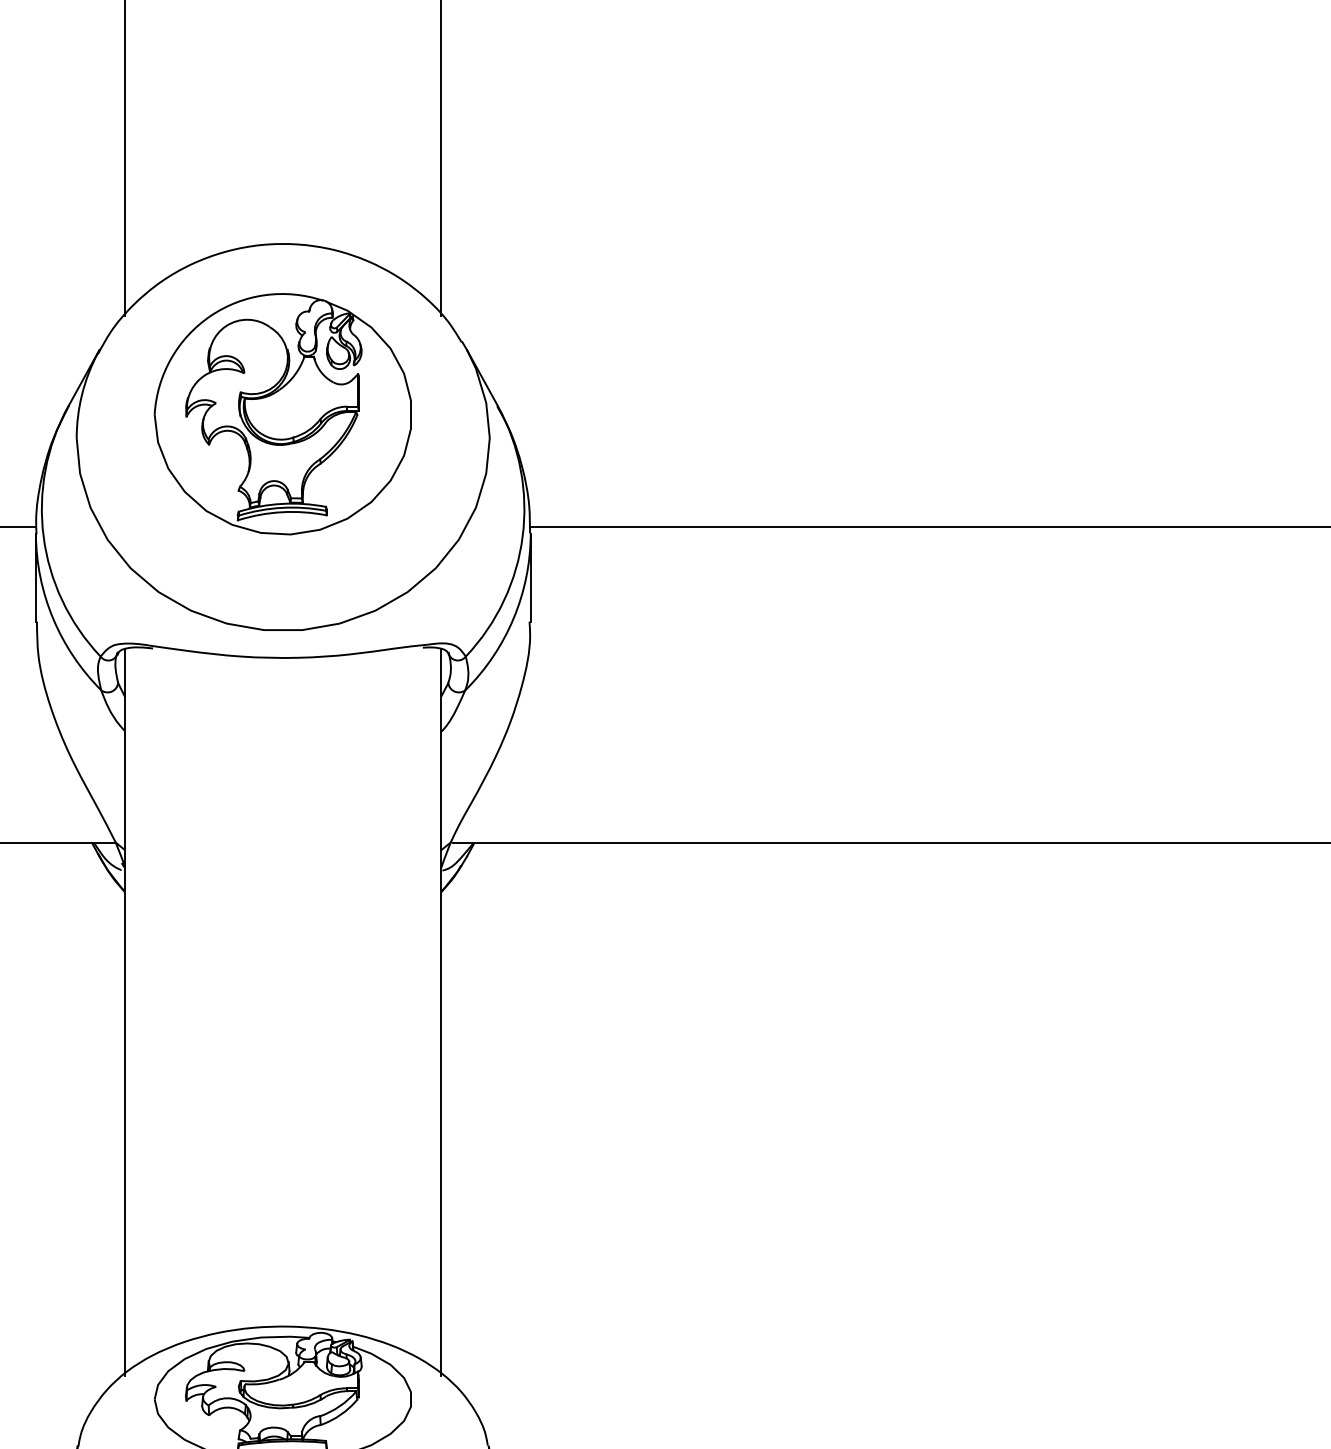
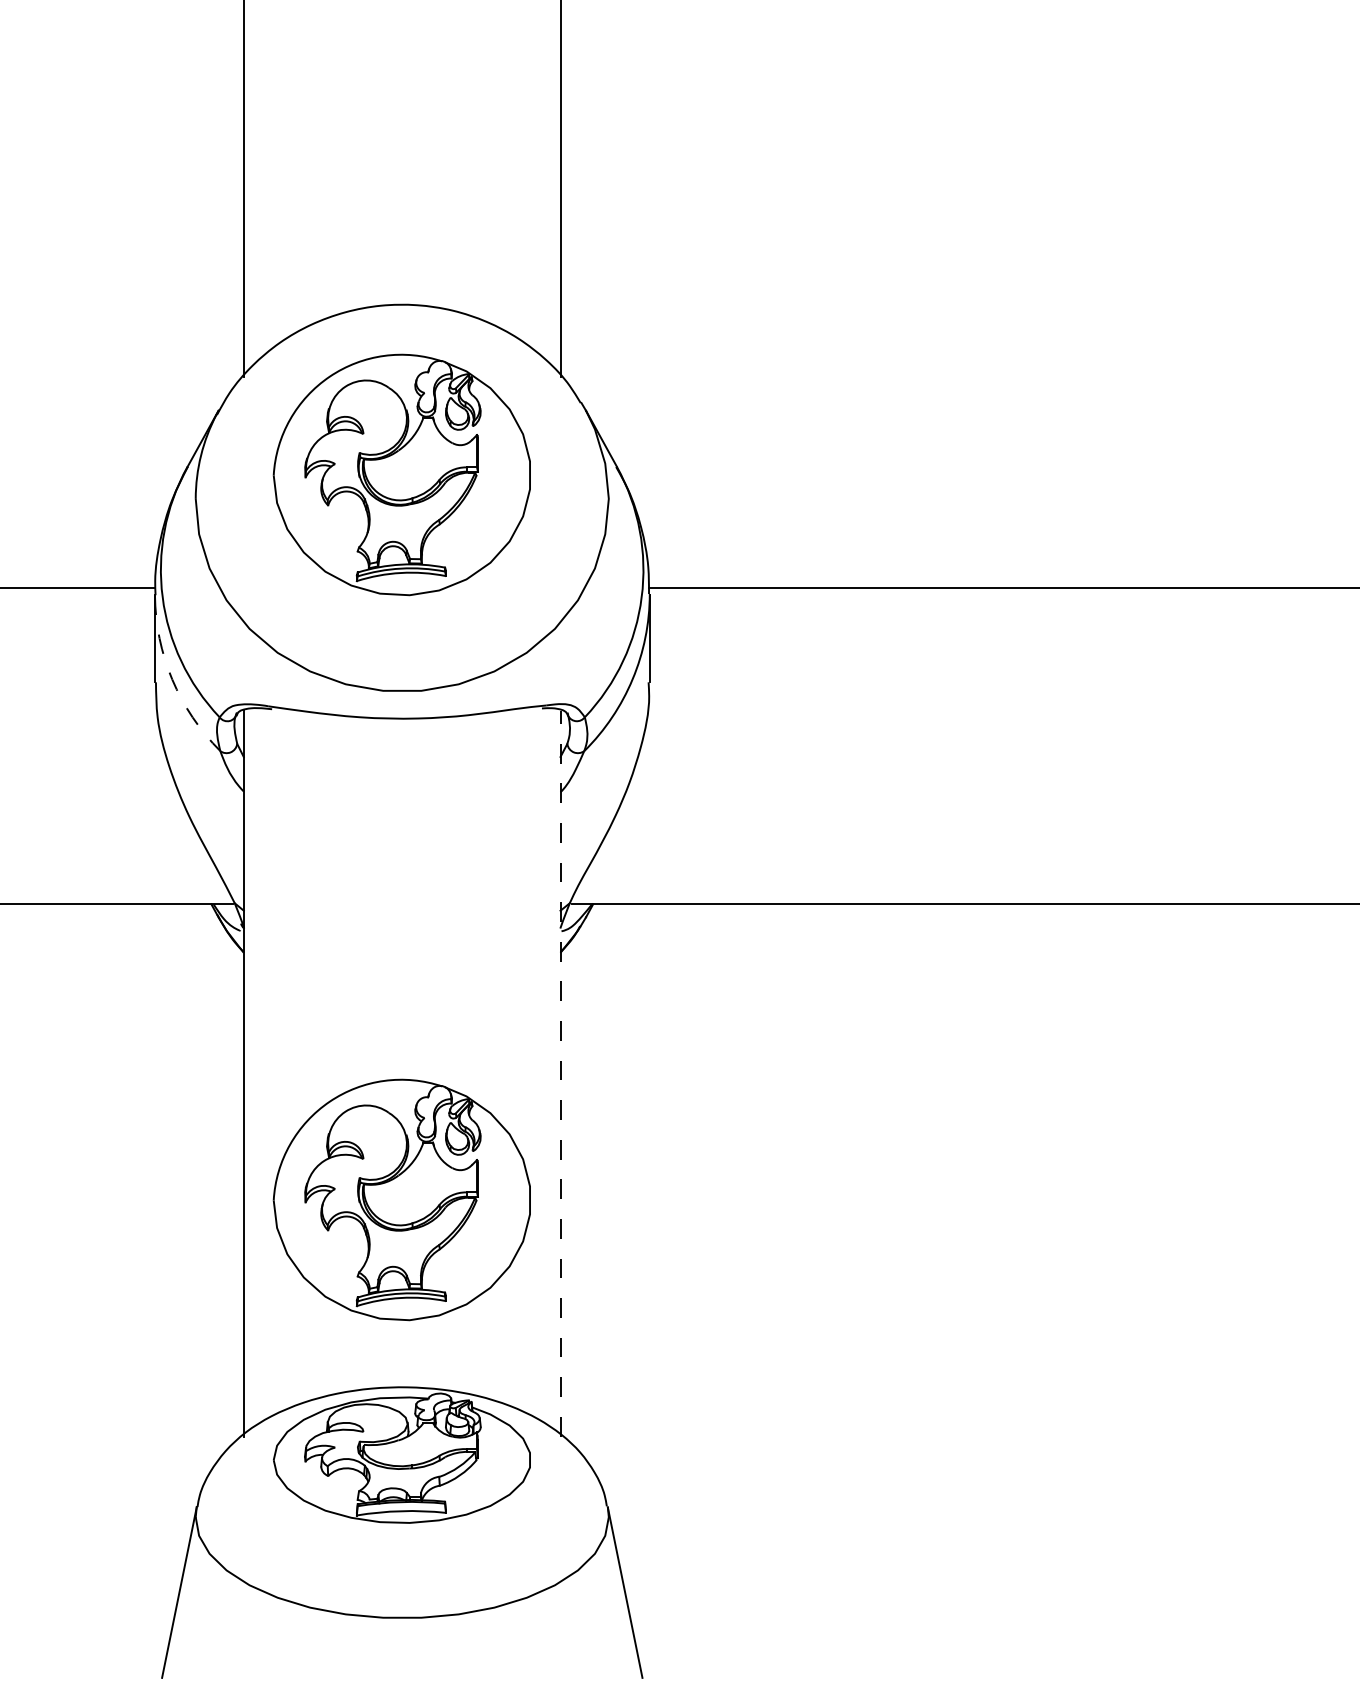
arc: (53, 618) -> (172, 679), solid -> dashed
line: (441, 1012) -> (560, 1073), solid -> dashed
part: (282, 1138) -> (401, 1199), added

